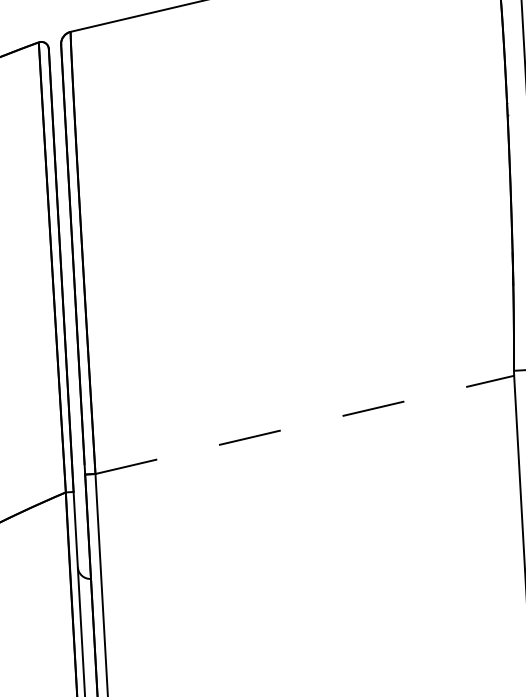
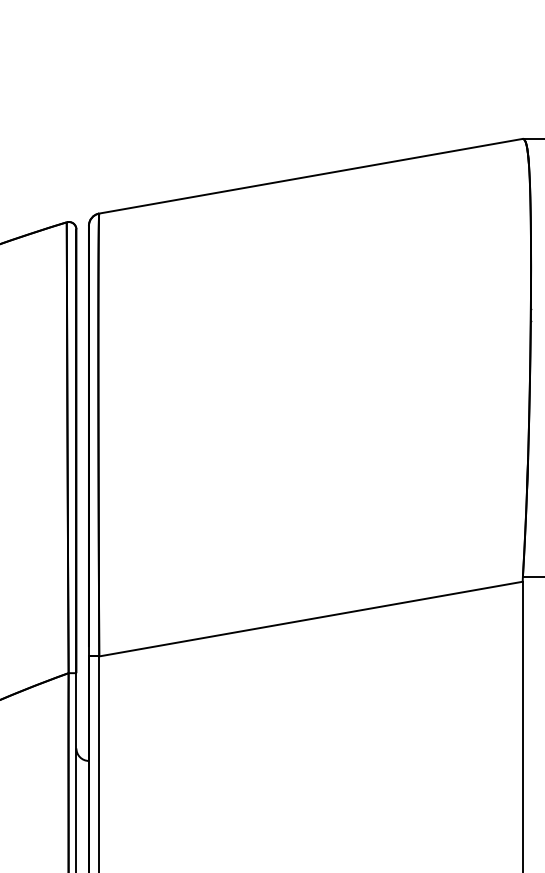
line: (305, 425) -> (311, 619), dashed -> solid

